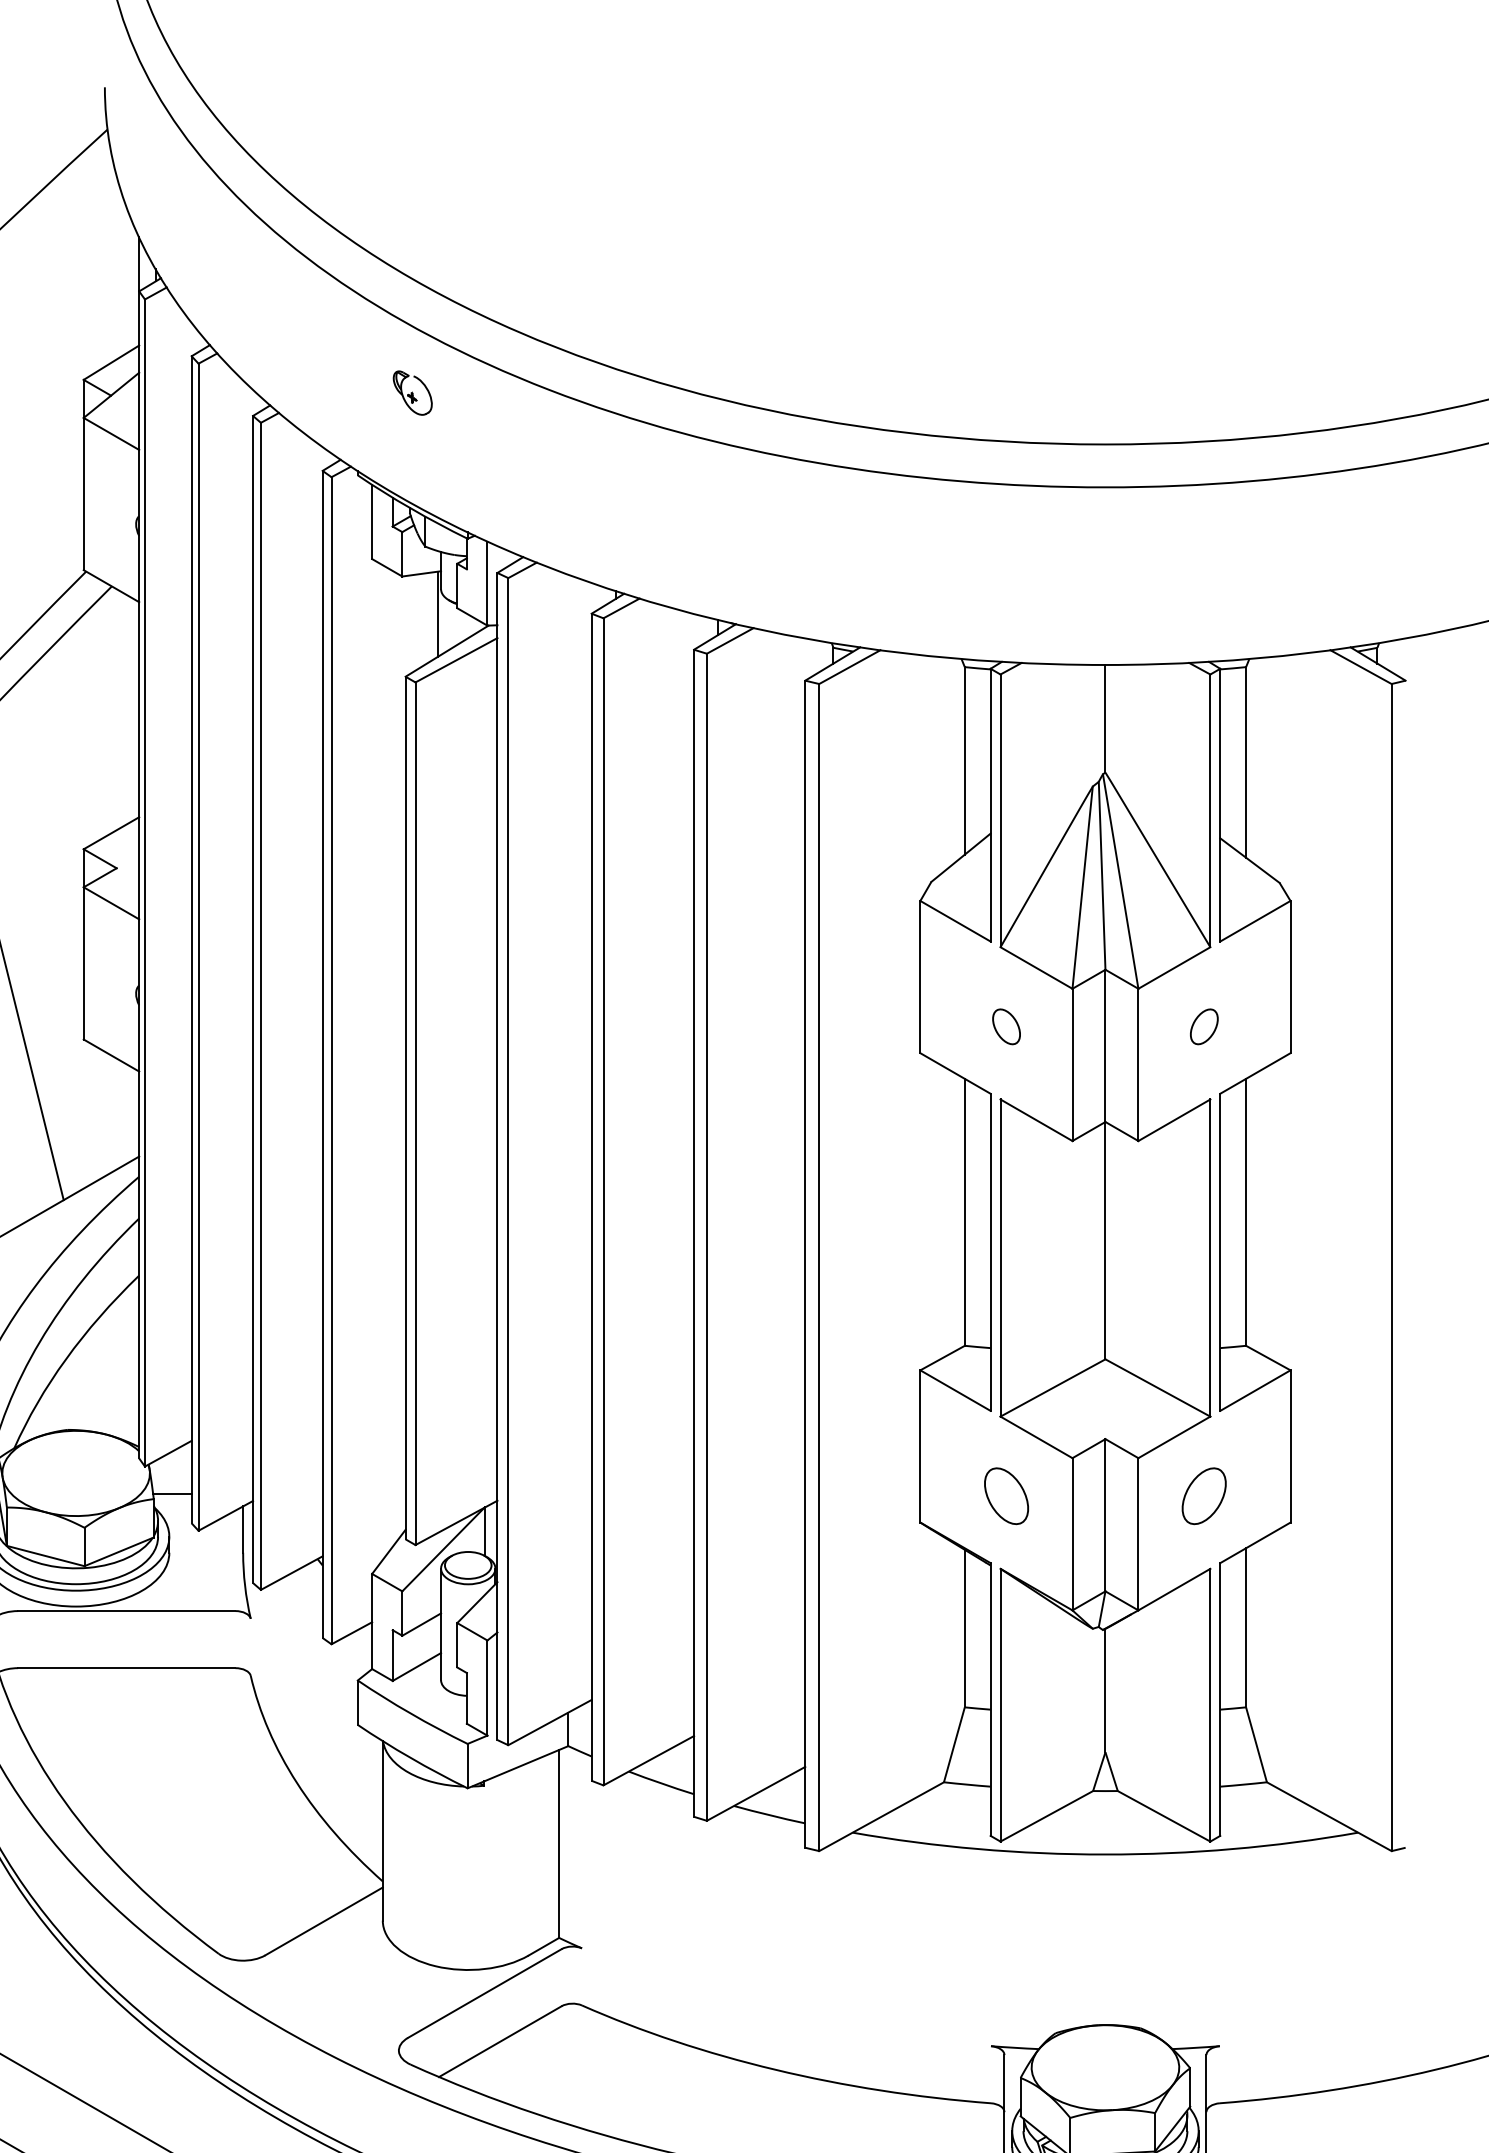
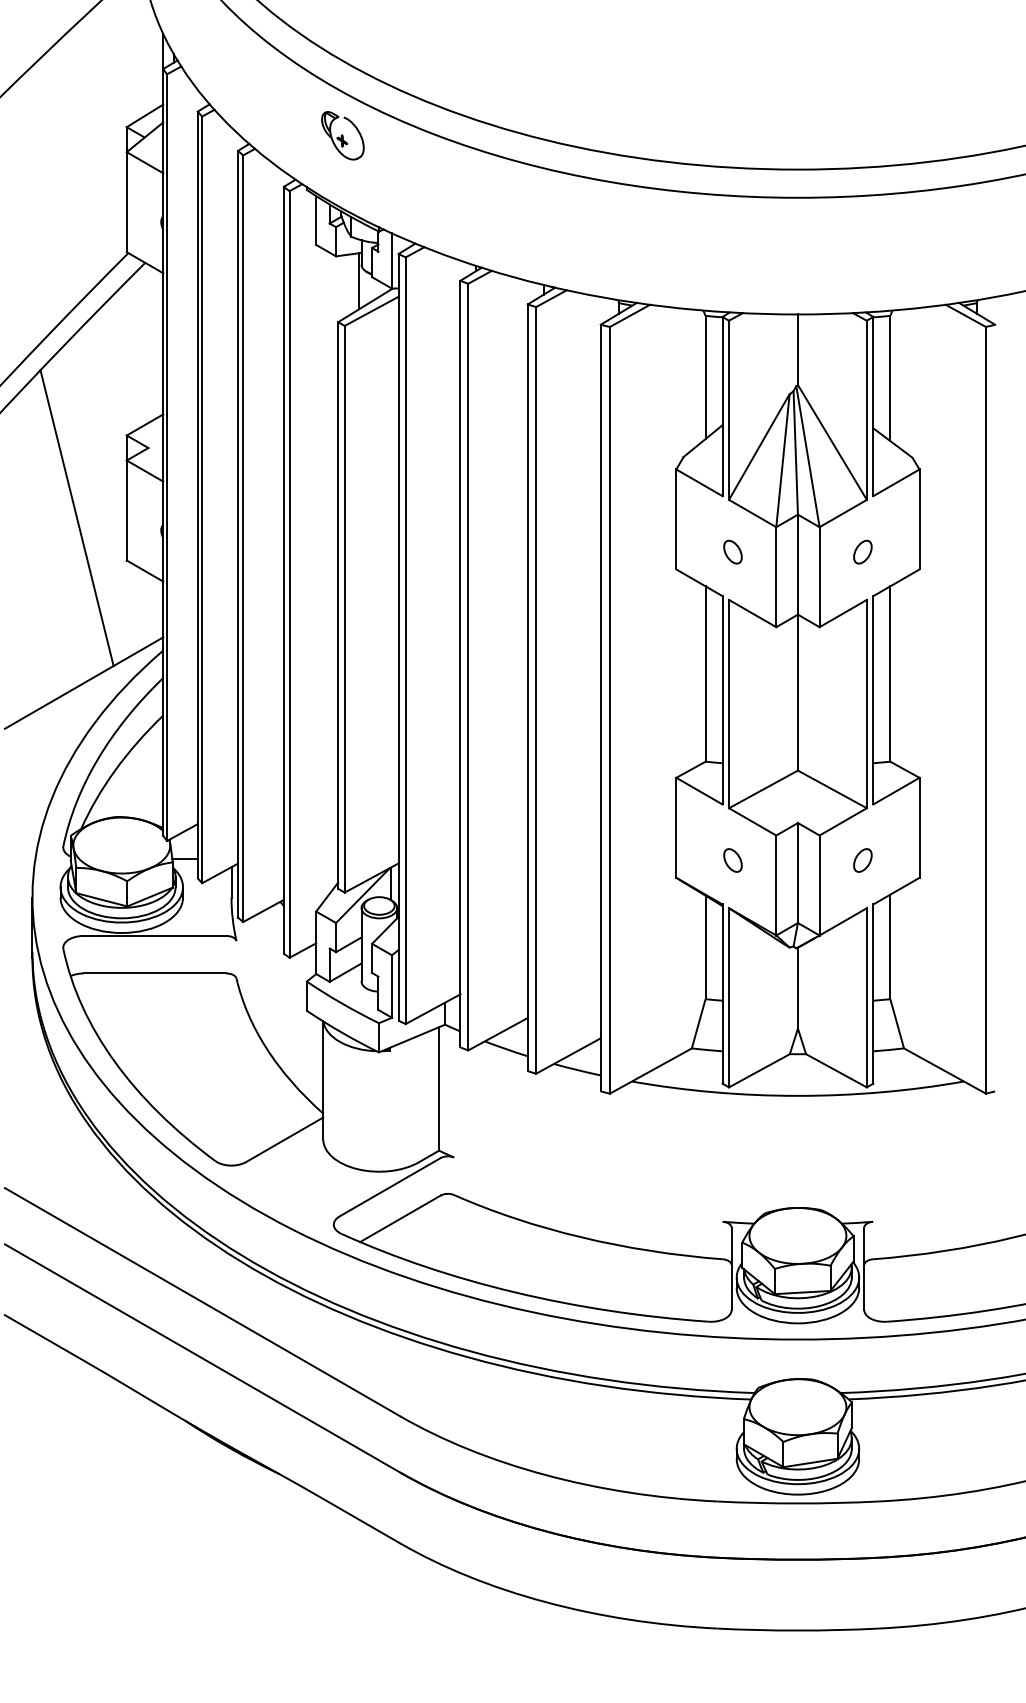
part: (412, 392) -> (342, 135), size x1.67
part: (1005, 1496) -> (732, 860), size x0.62
part: (1203, 1496) -> (862, 860), size x0.62

